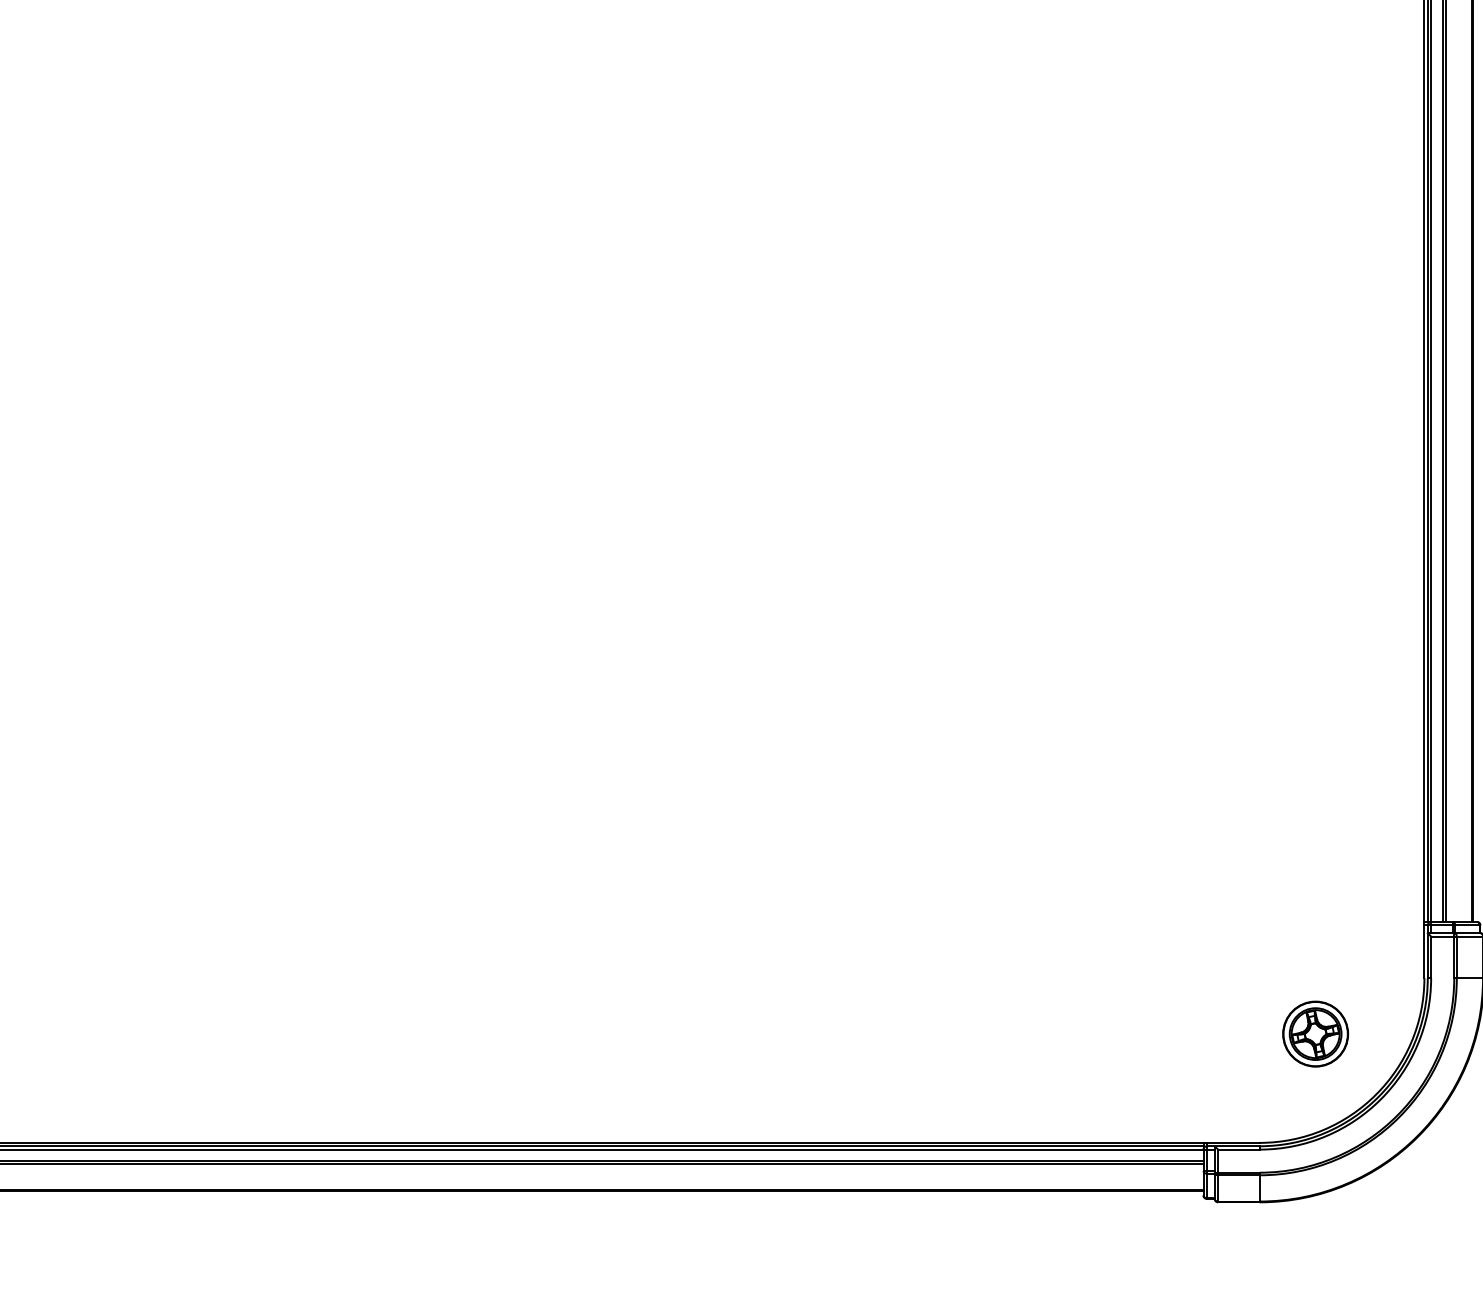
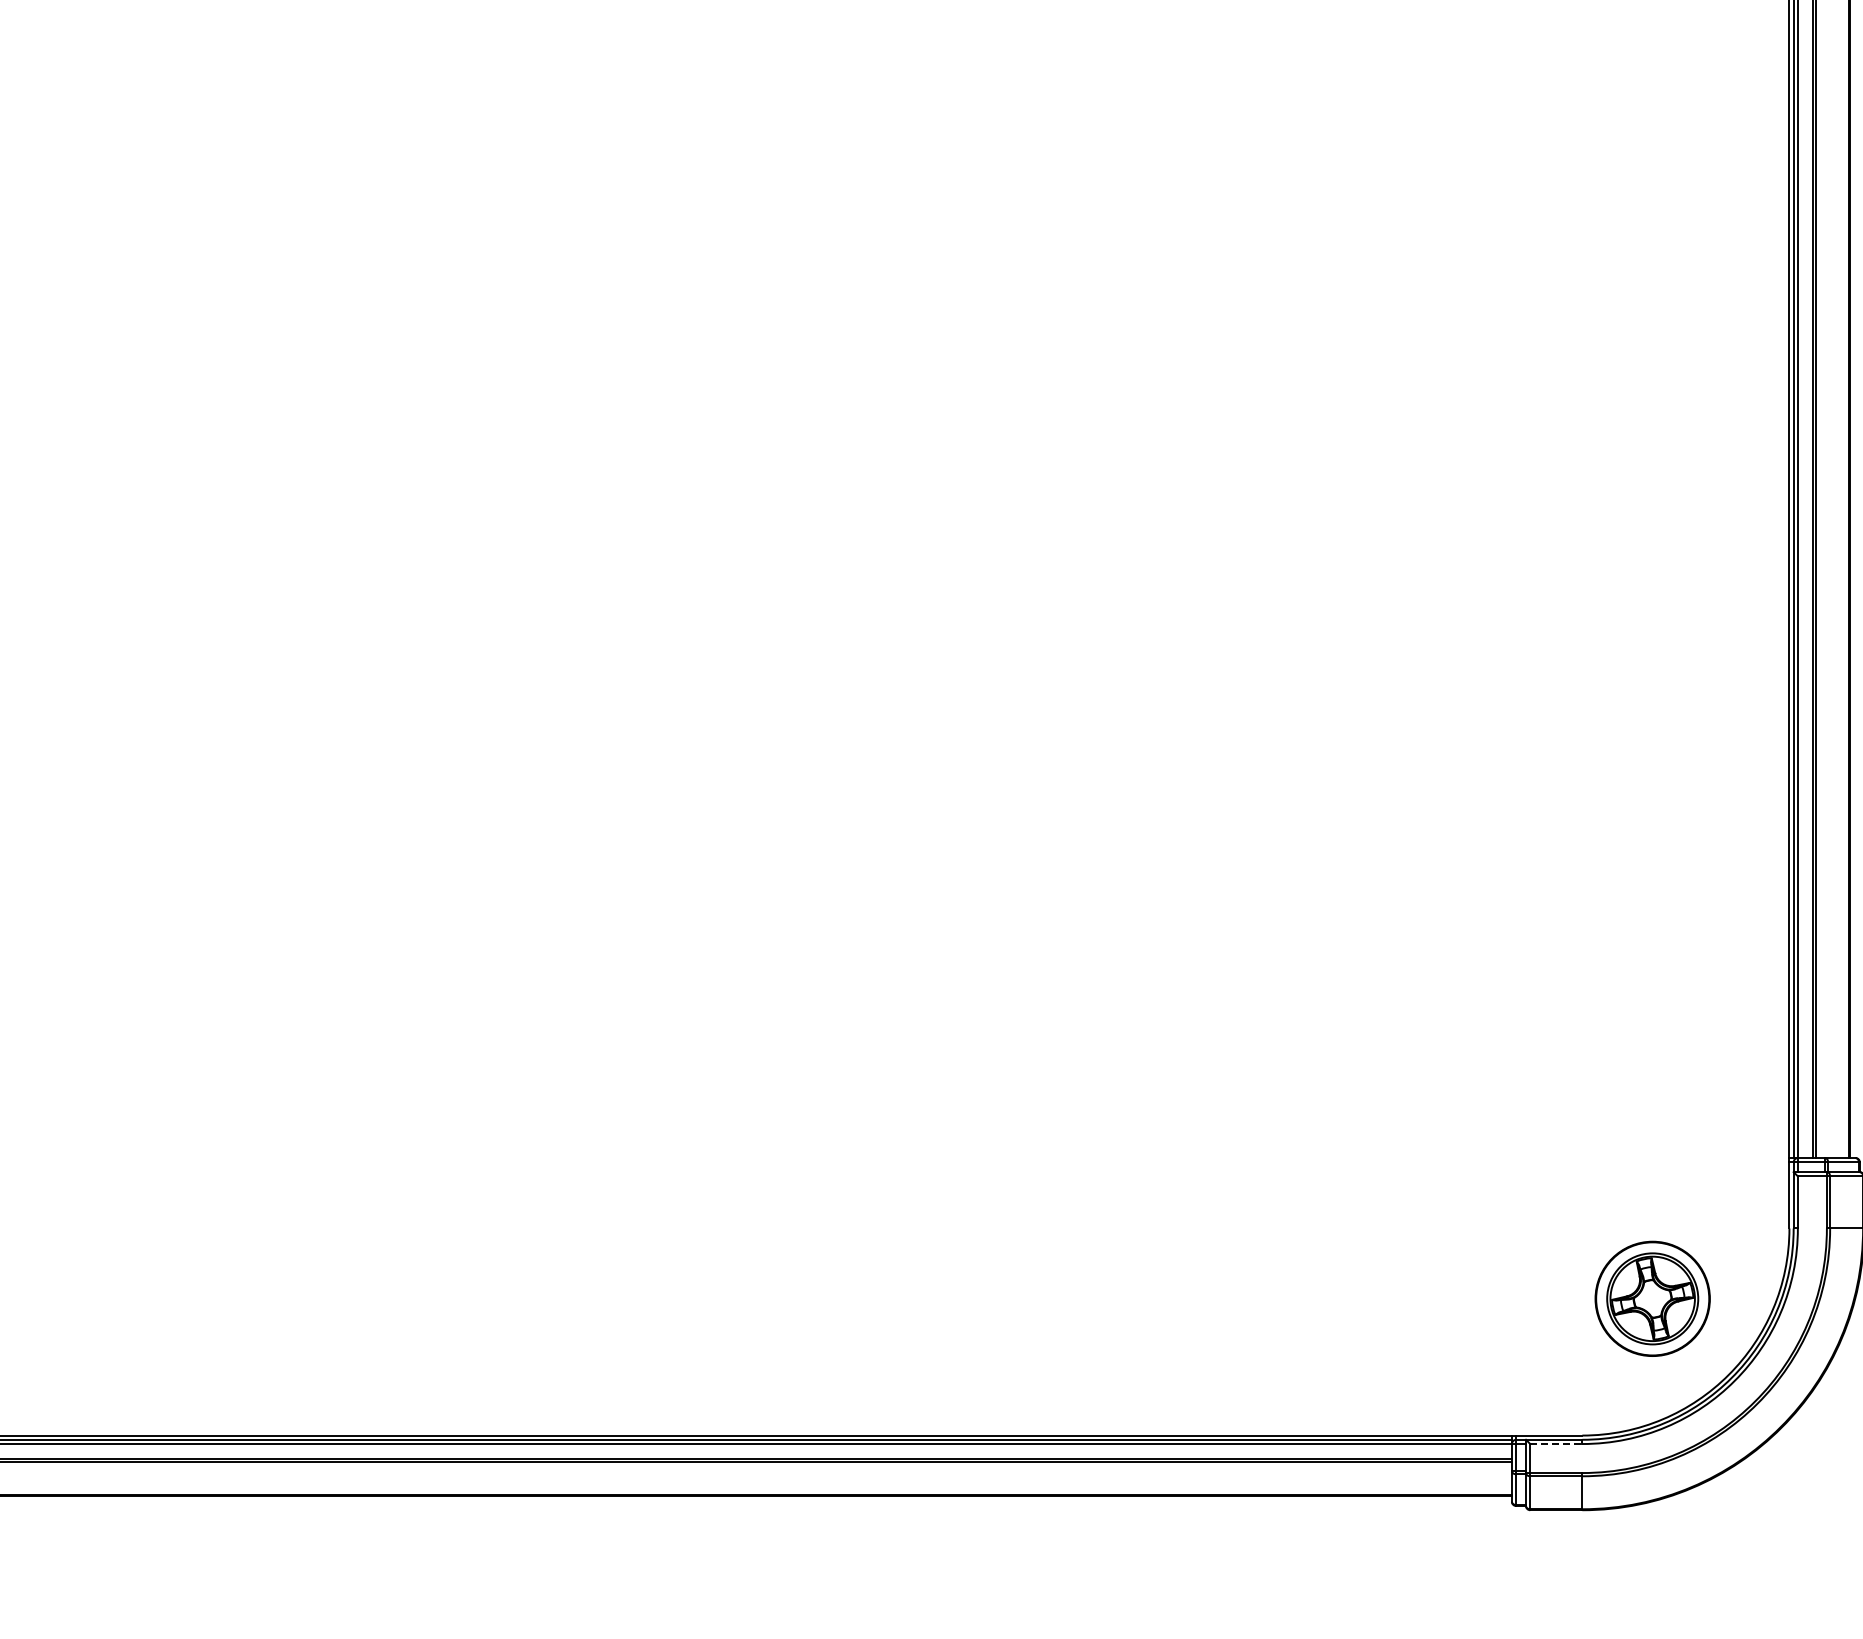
part: (1315, 1033) -> (1652, 1298), size x1.4
line: (1239, 1150) -> (1556, 1444), solid -> dashed

